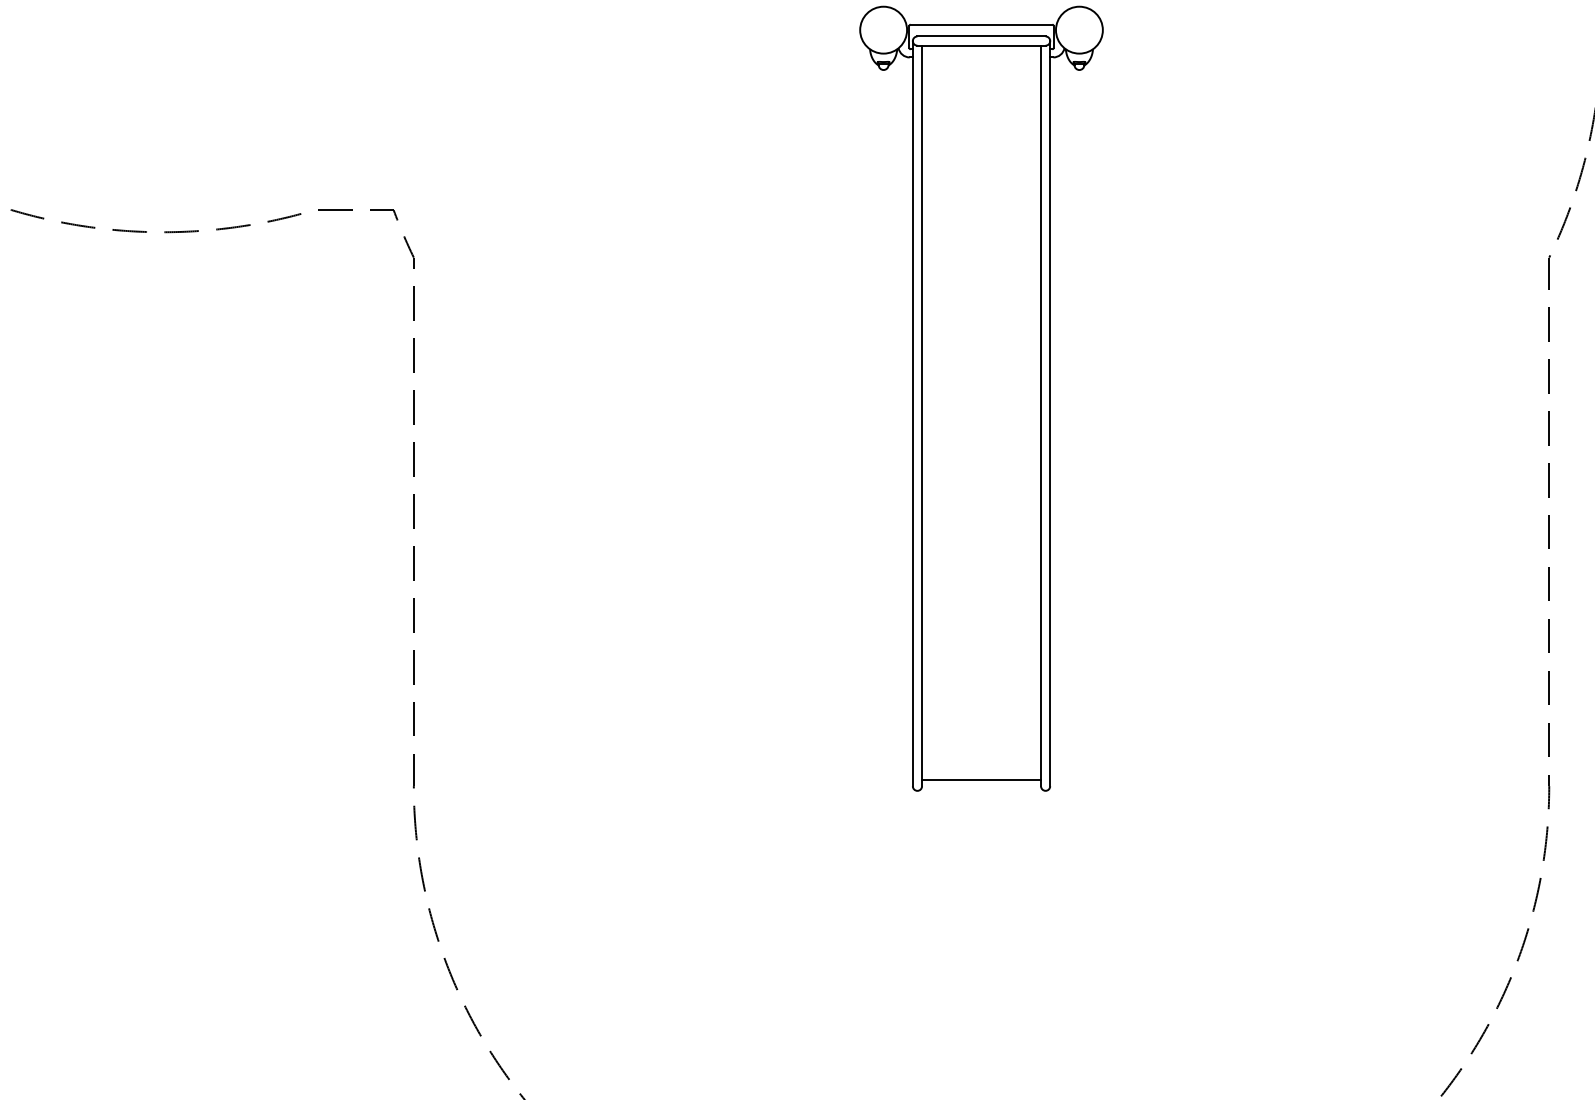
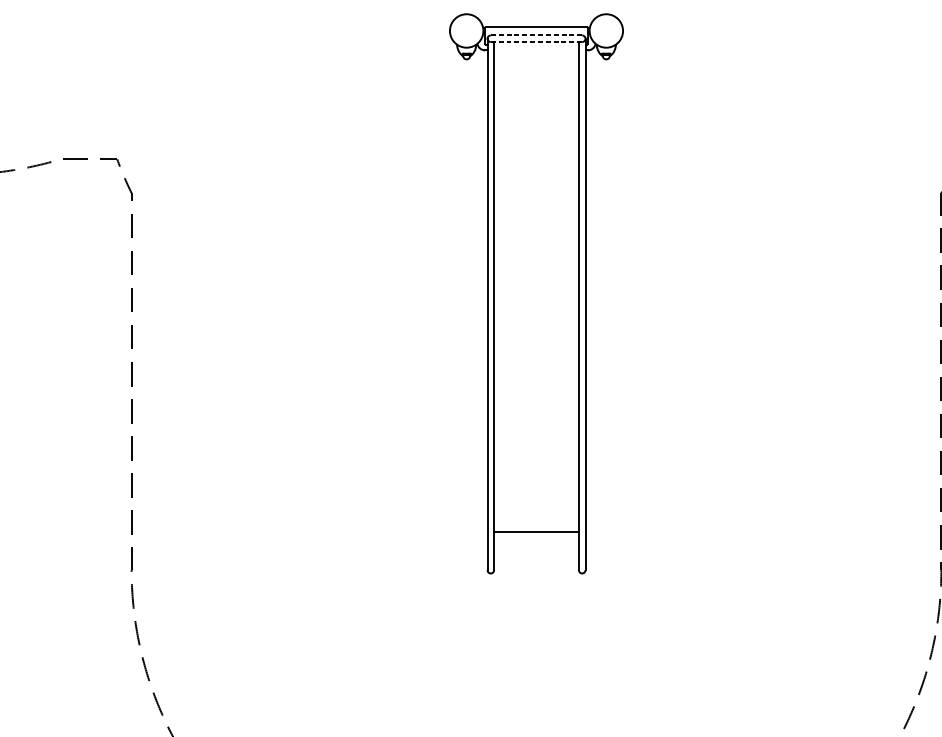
line: (981, 36) -> (536, 35), solid -> dashed
line: (982, 45) -> (537, 41), solid -> dashed
line: (981, 779) -> (536, 531), moved

